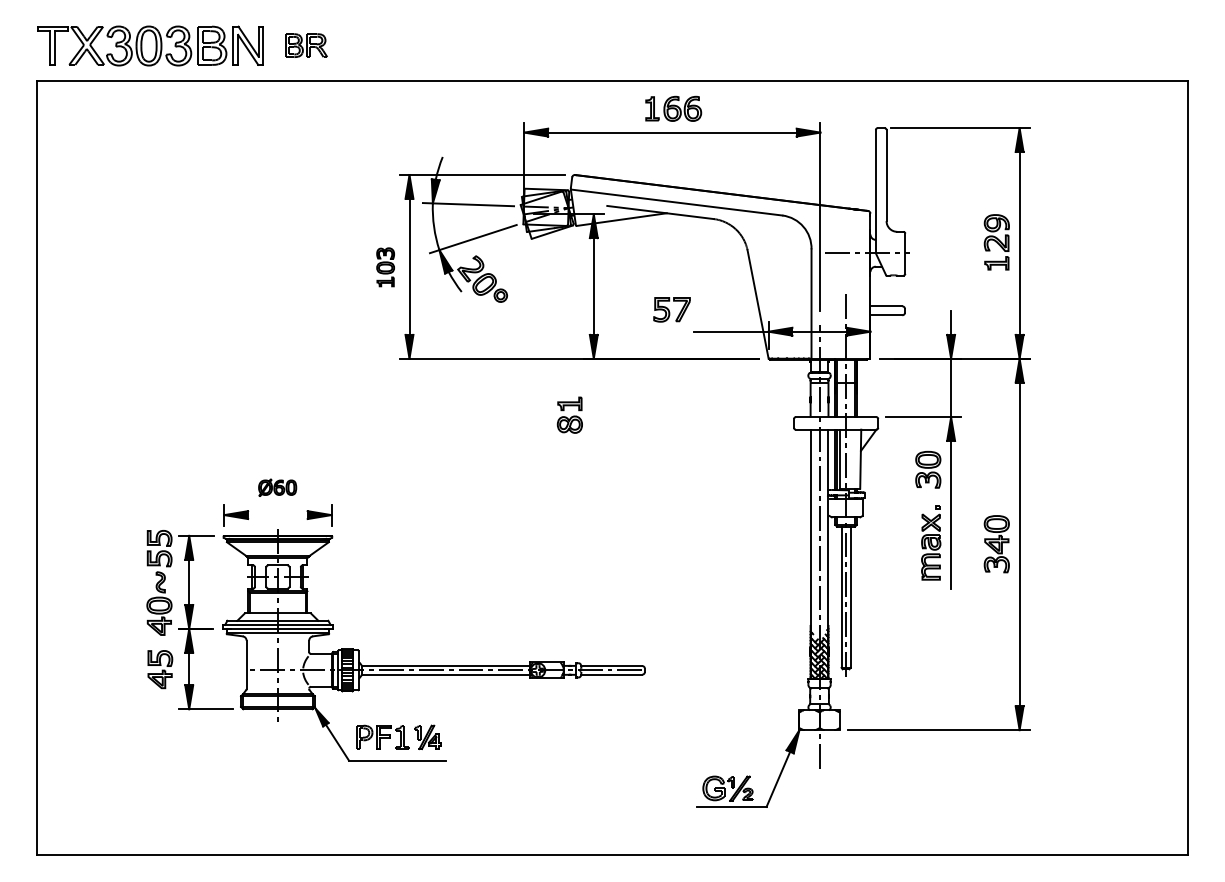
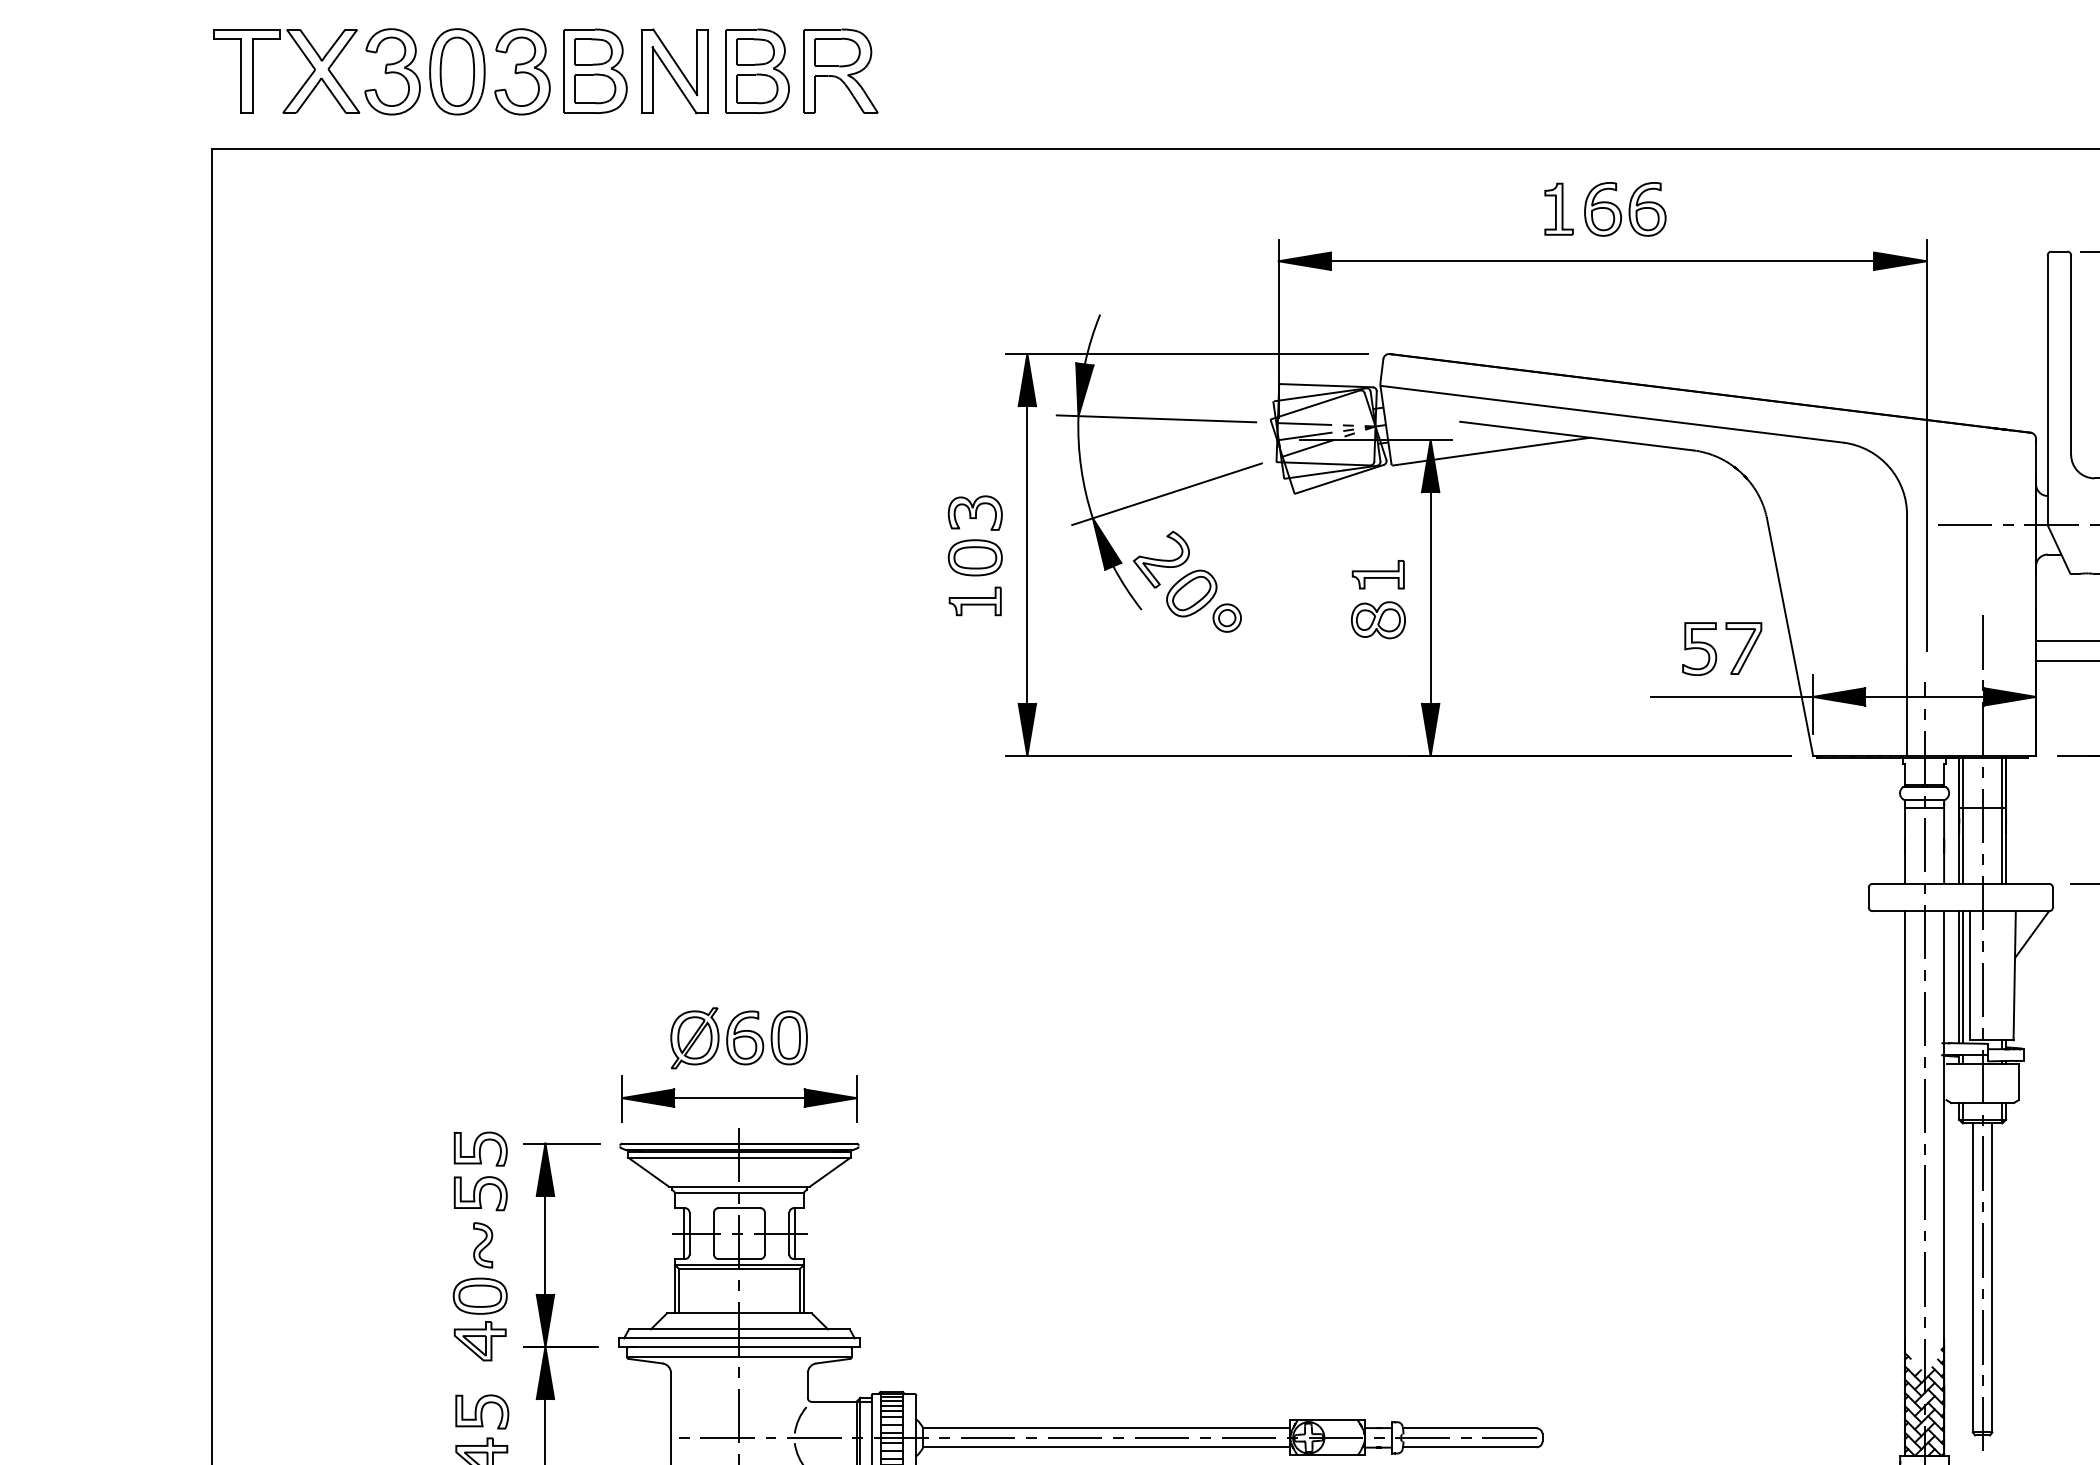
part: (306, 45) -> (802, 70), size x1.67
part: (385, 267) -> (974, 556), size x1.43
part: (671, 309) -> (1720, 648), moved
part: (569, 414) -> (1377, 597), moved
part: (277, 487) -> (738, 1037), size x1.67
line: (277, 515) -> (738, 1099), added

